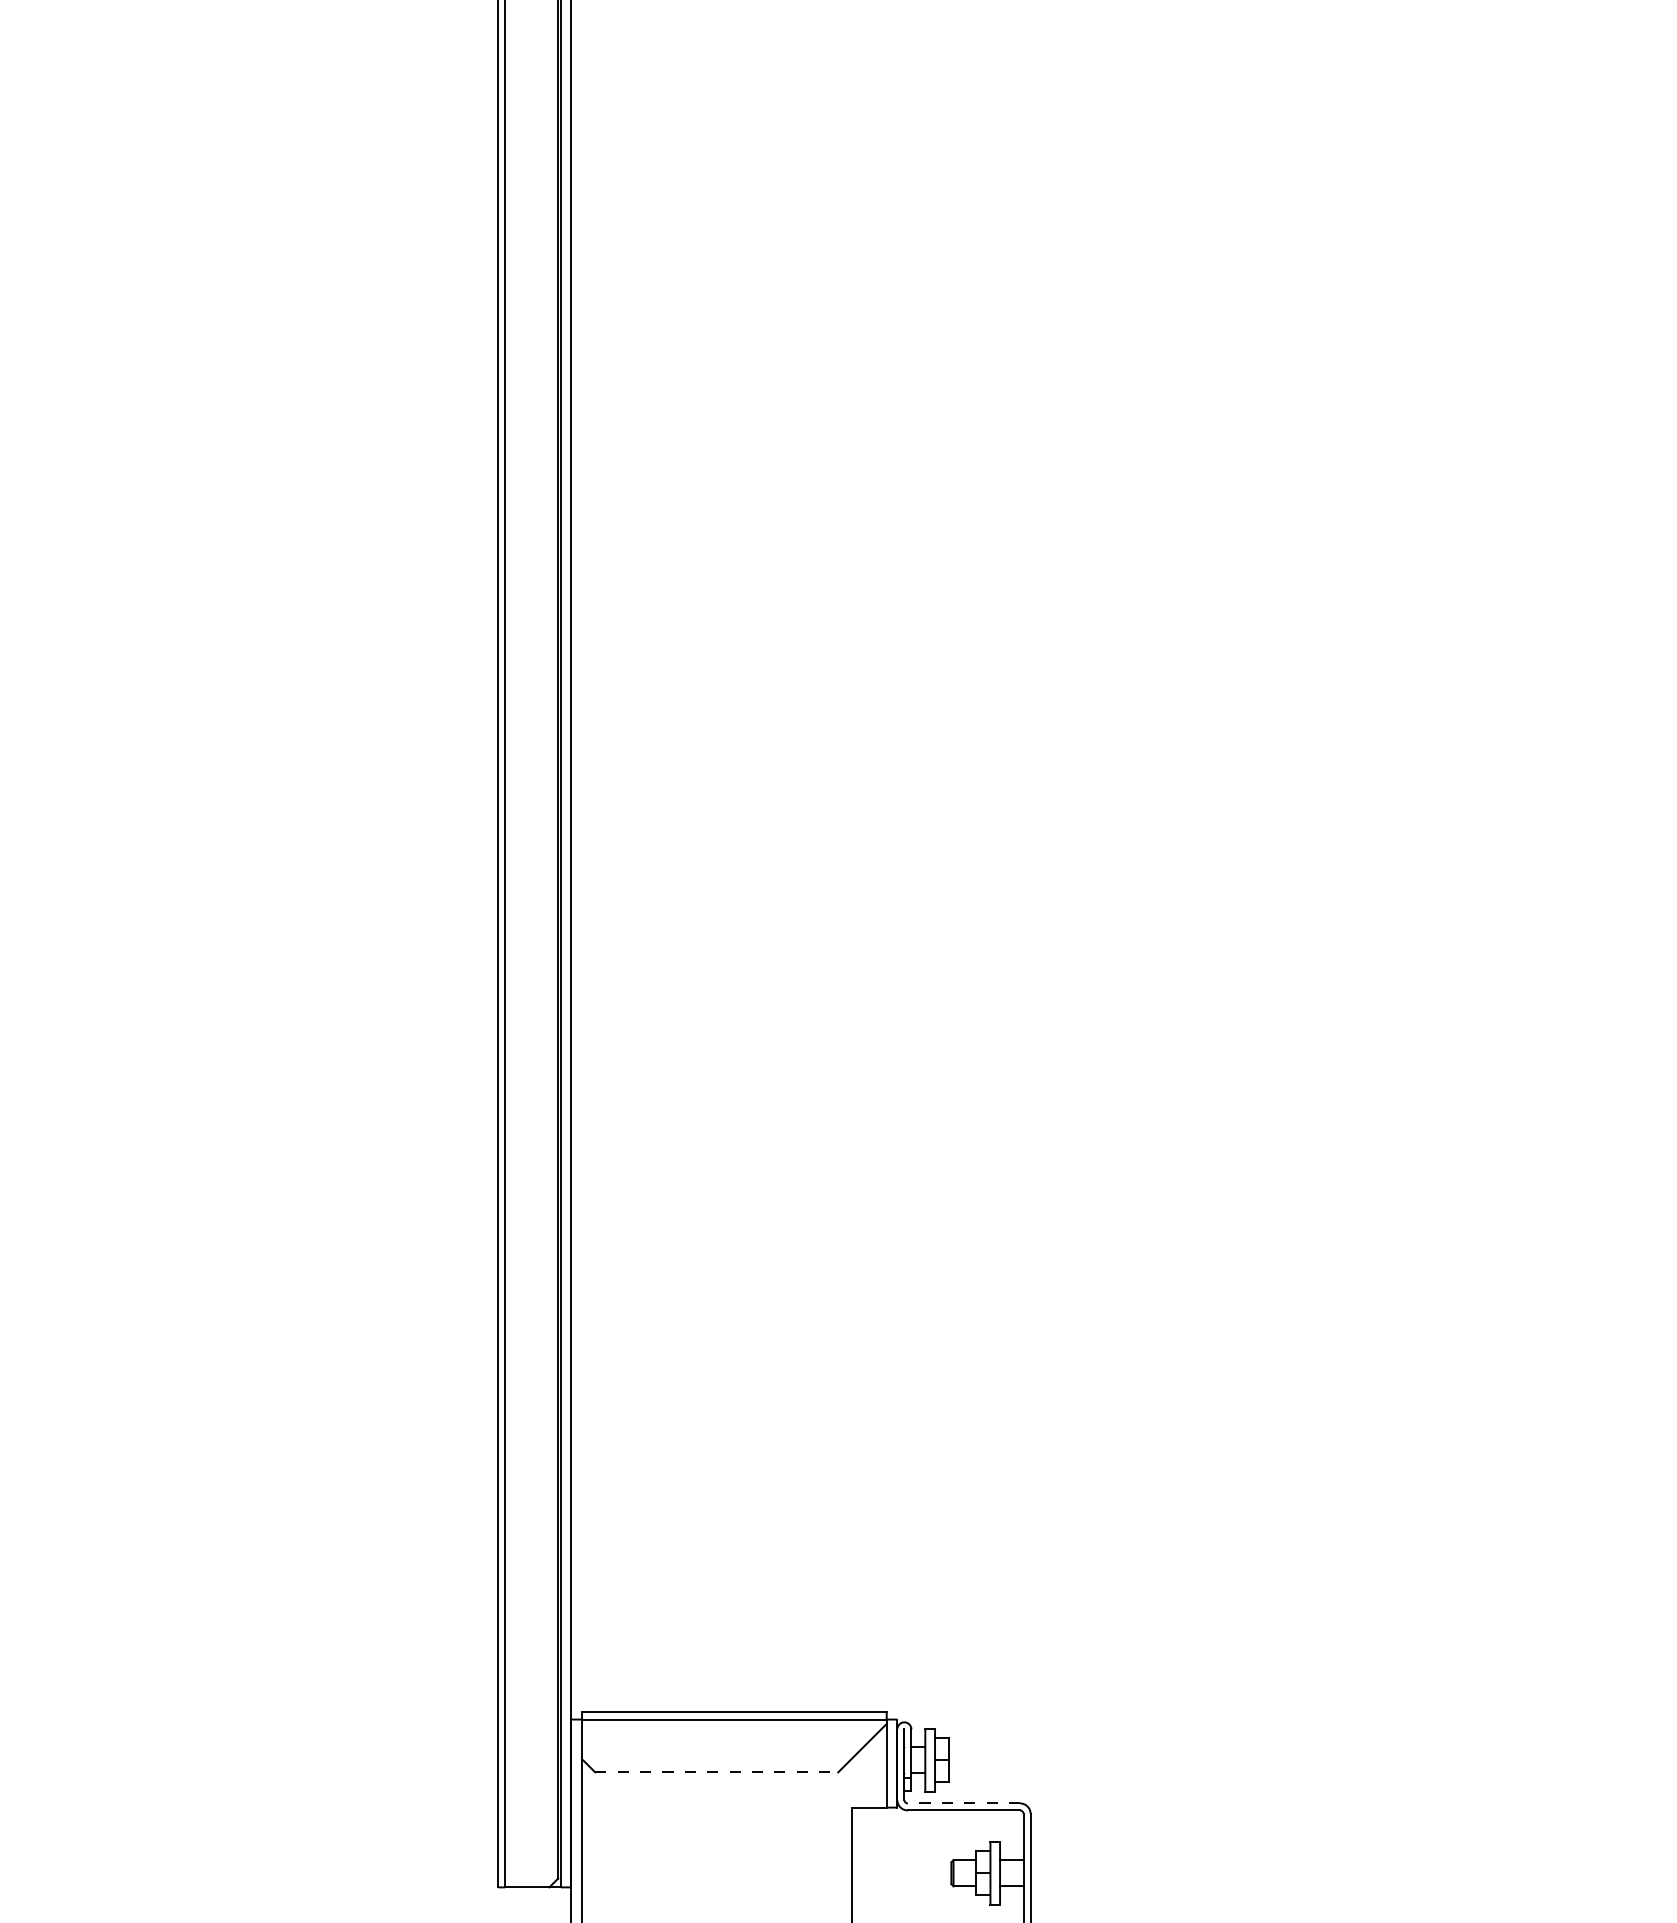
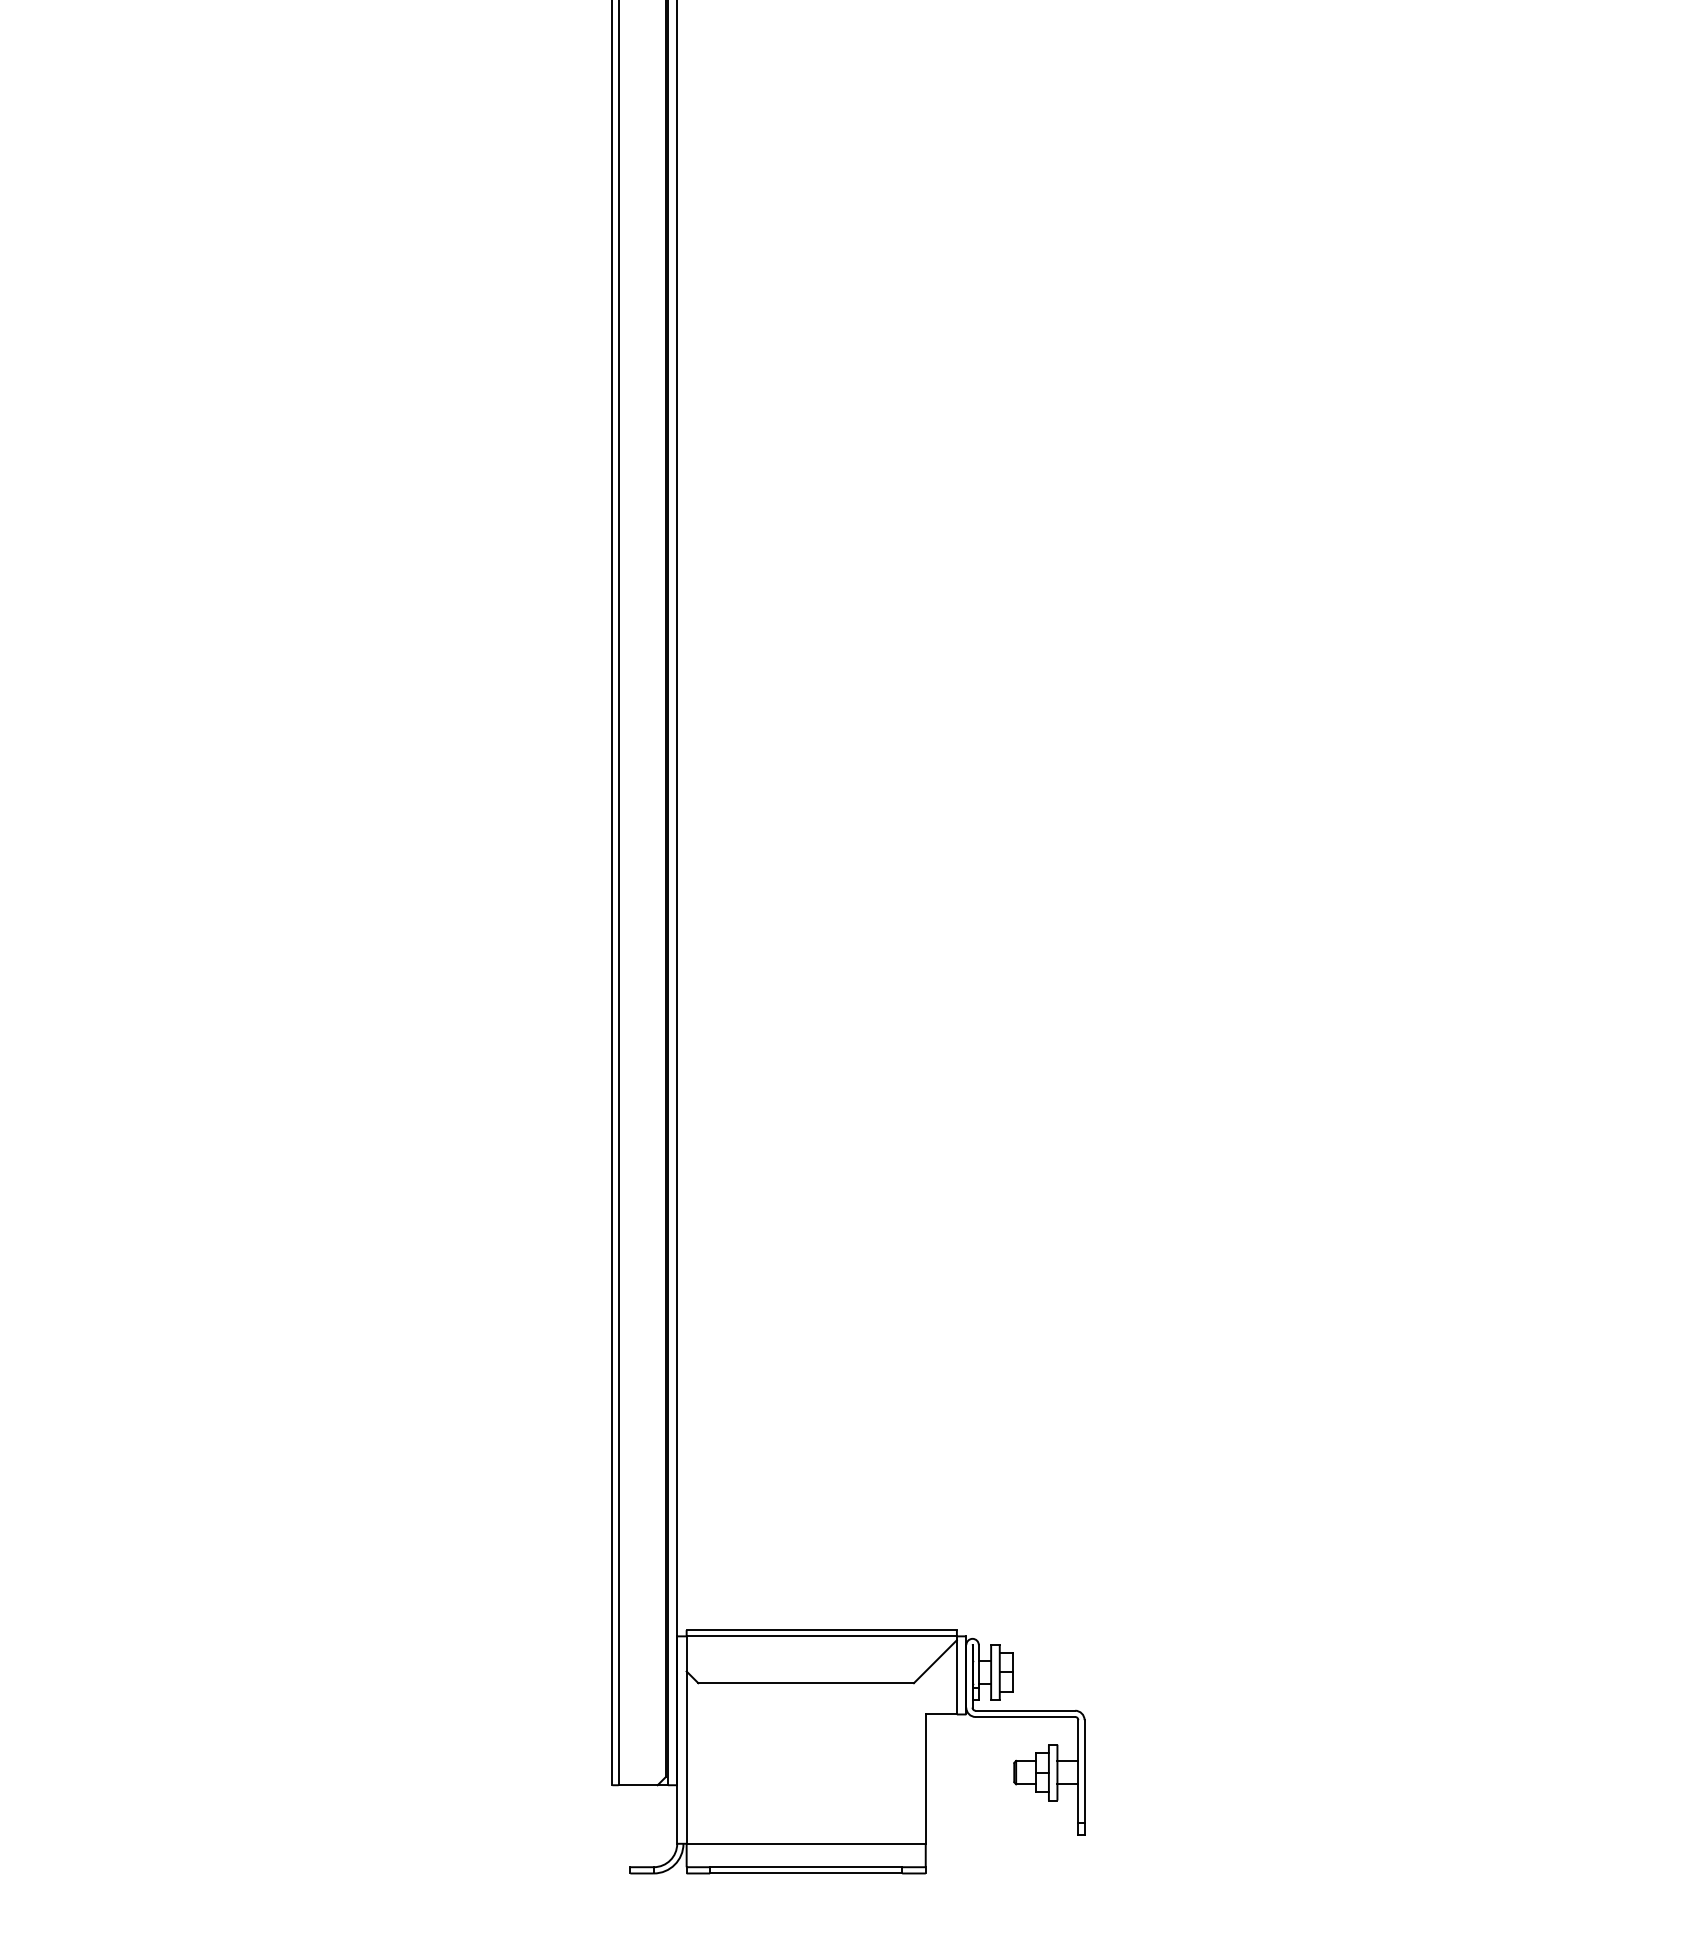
line: (717, 1772) -> (806, 1683), dashed -> solid
line: (964, 1803) -> (1025, 1710), dashed -> solid

